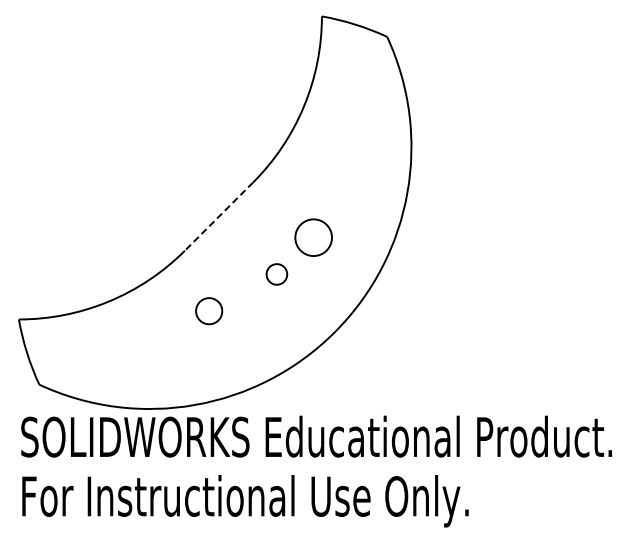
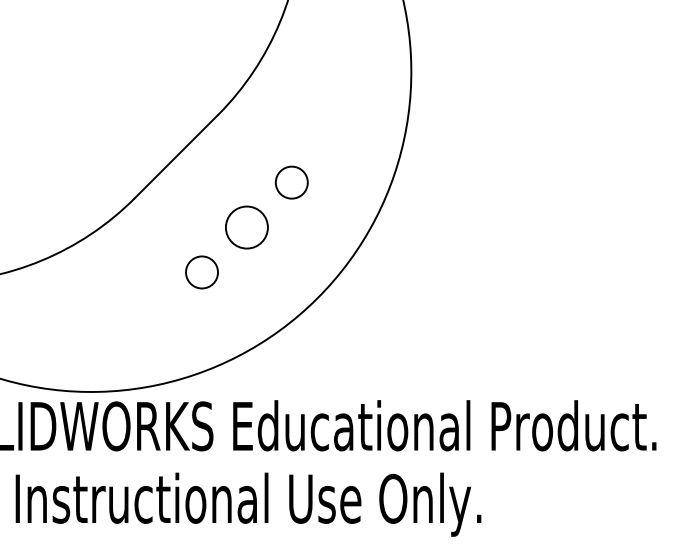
line: (218, 216) -> (175, 156), dashed -> solid
circle: (313, 237) -> (291, 182), size x0.71
circle: (276, 274) -> (246, 227), size x1.67
circle: (209, 311) -> (202, 272), moved

